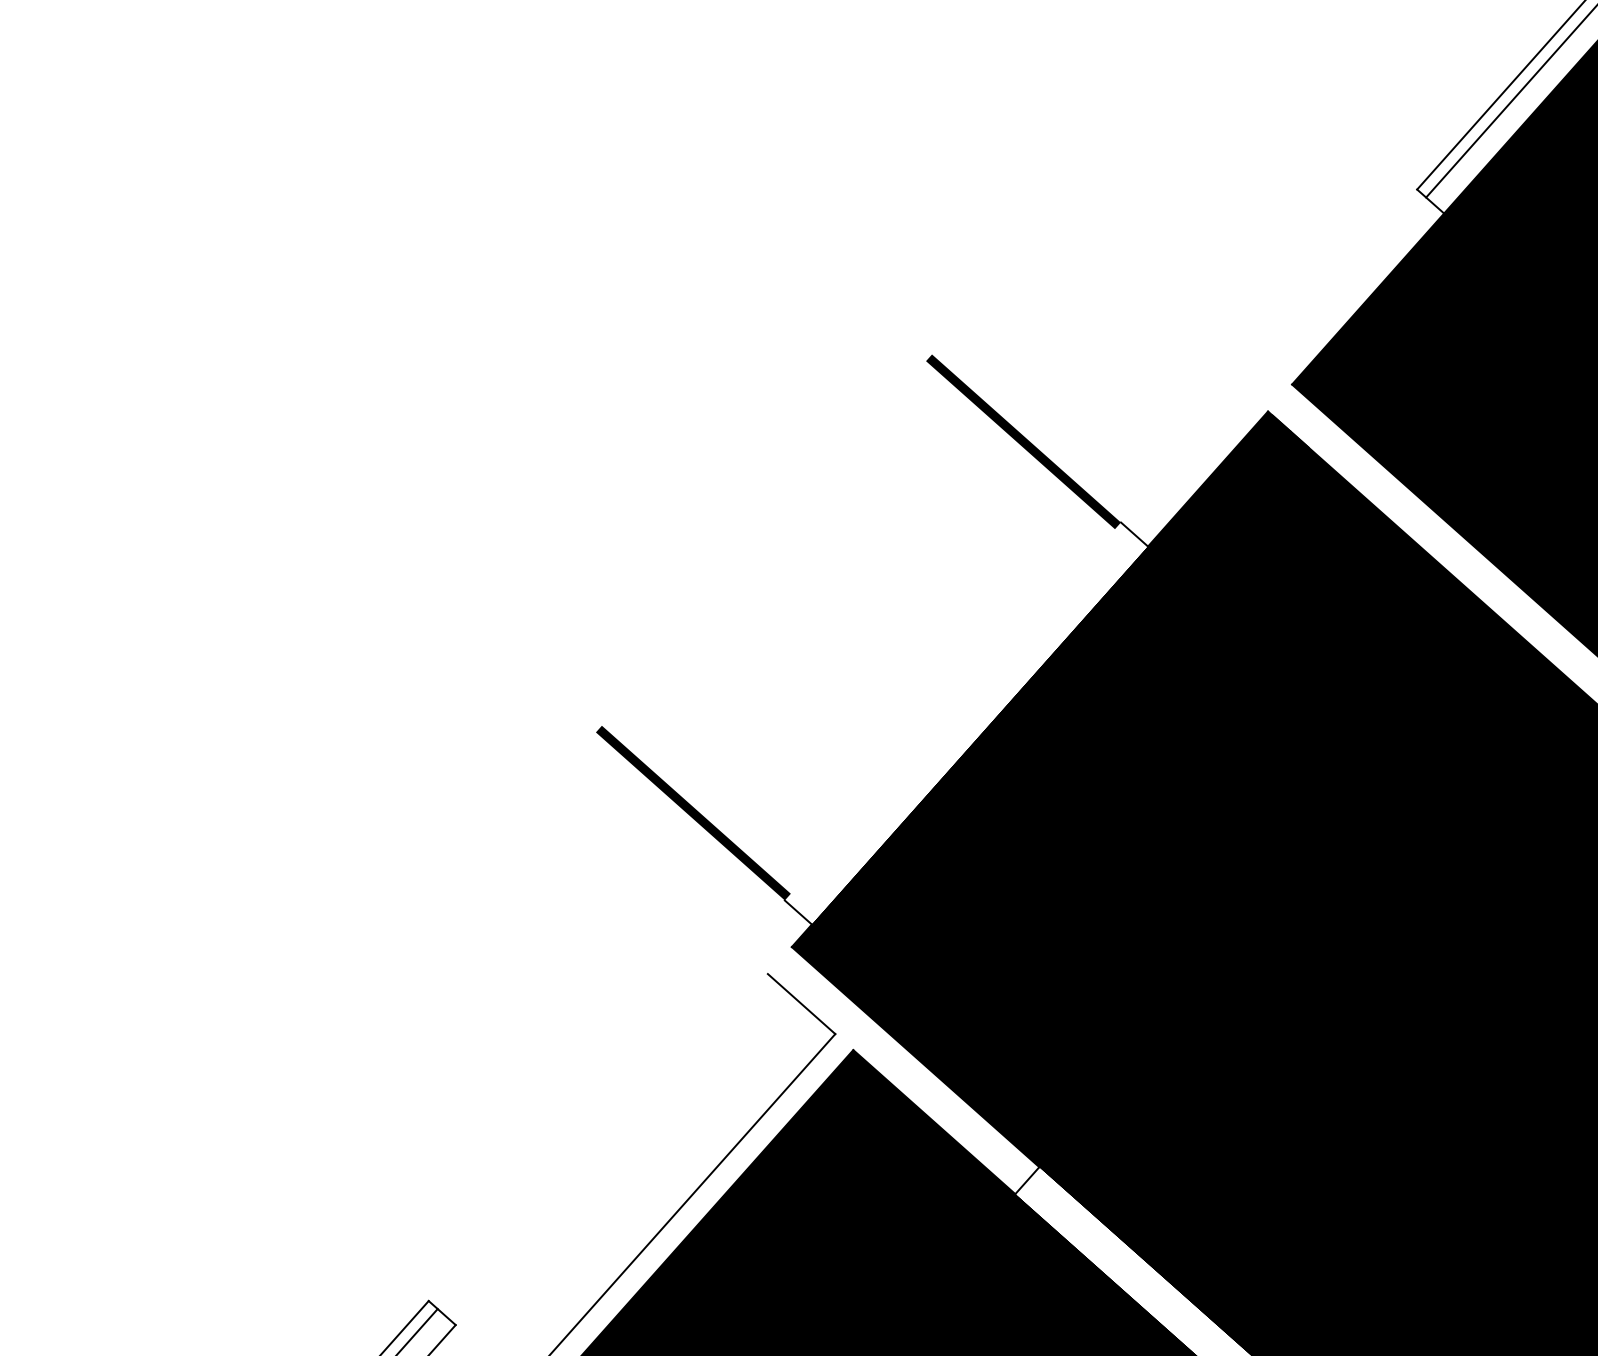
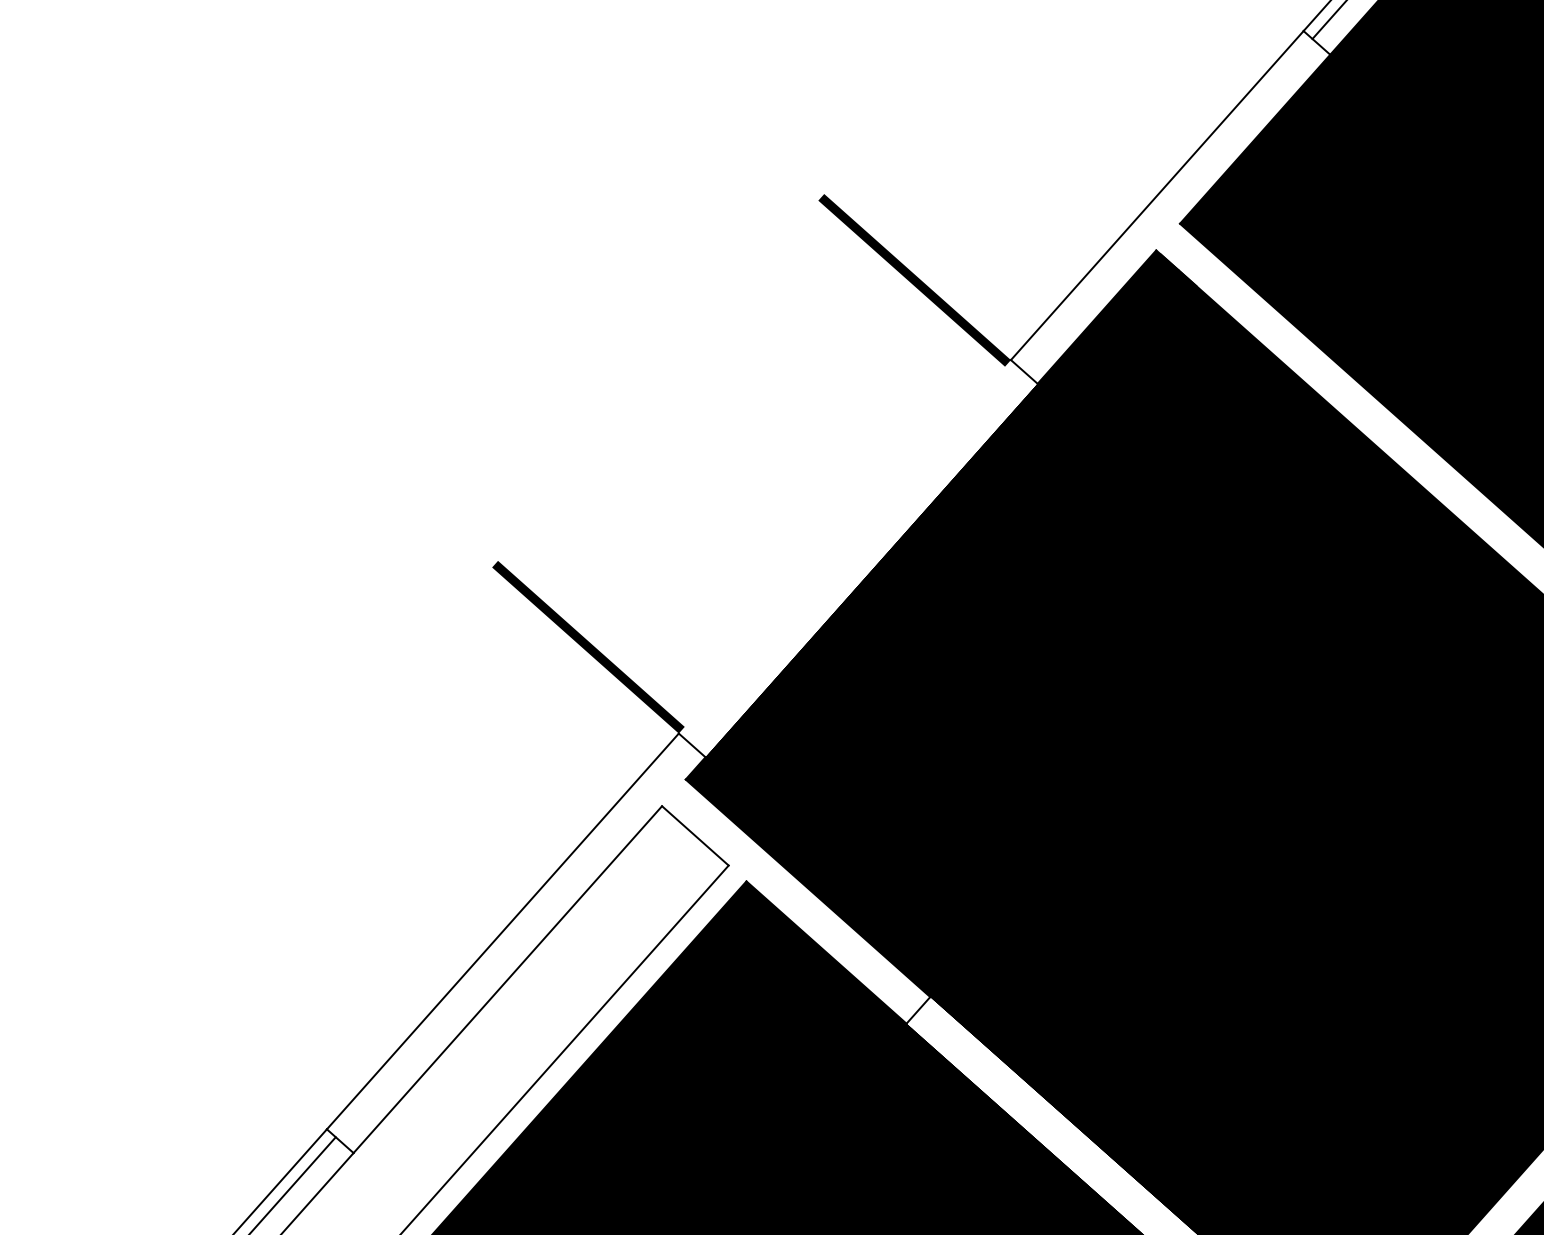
line: (1269, 355) -> (1157, 195), added
line: (606, 1100) -> (502, 931), added
line: (611, 1149) -> (507, 979), added

